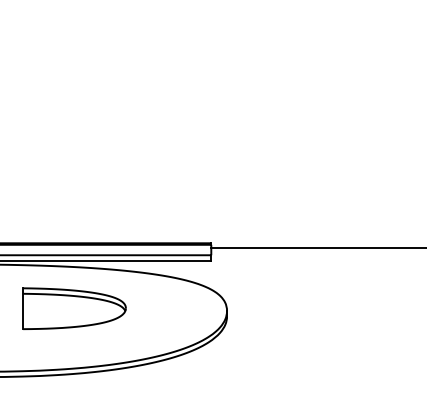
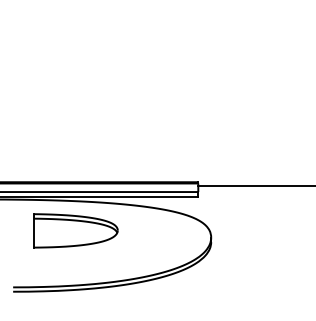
part: (74, 308) -> (75, 230), moved

